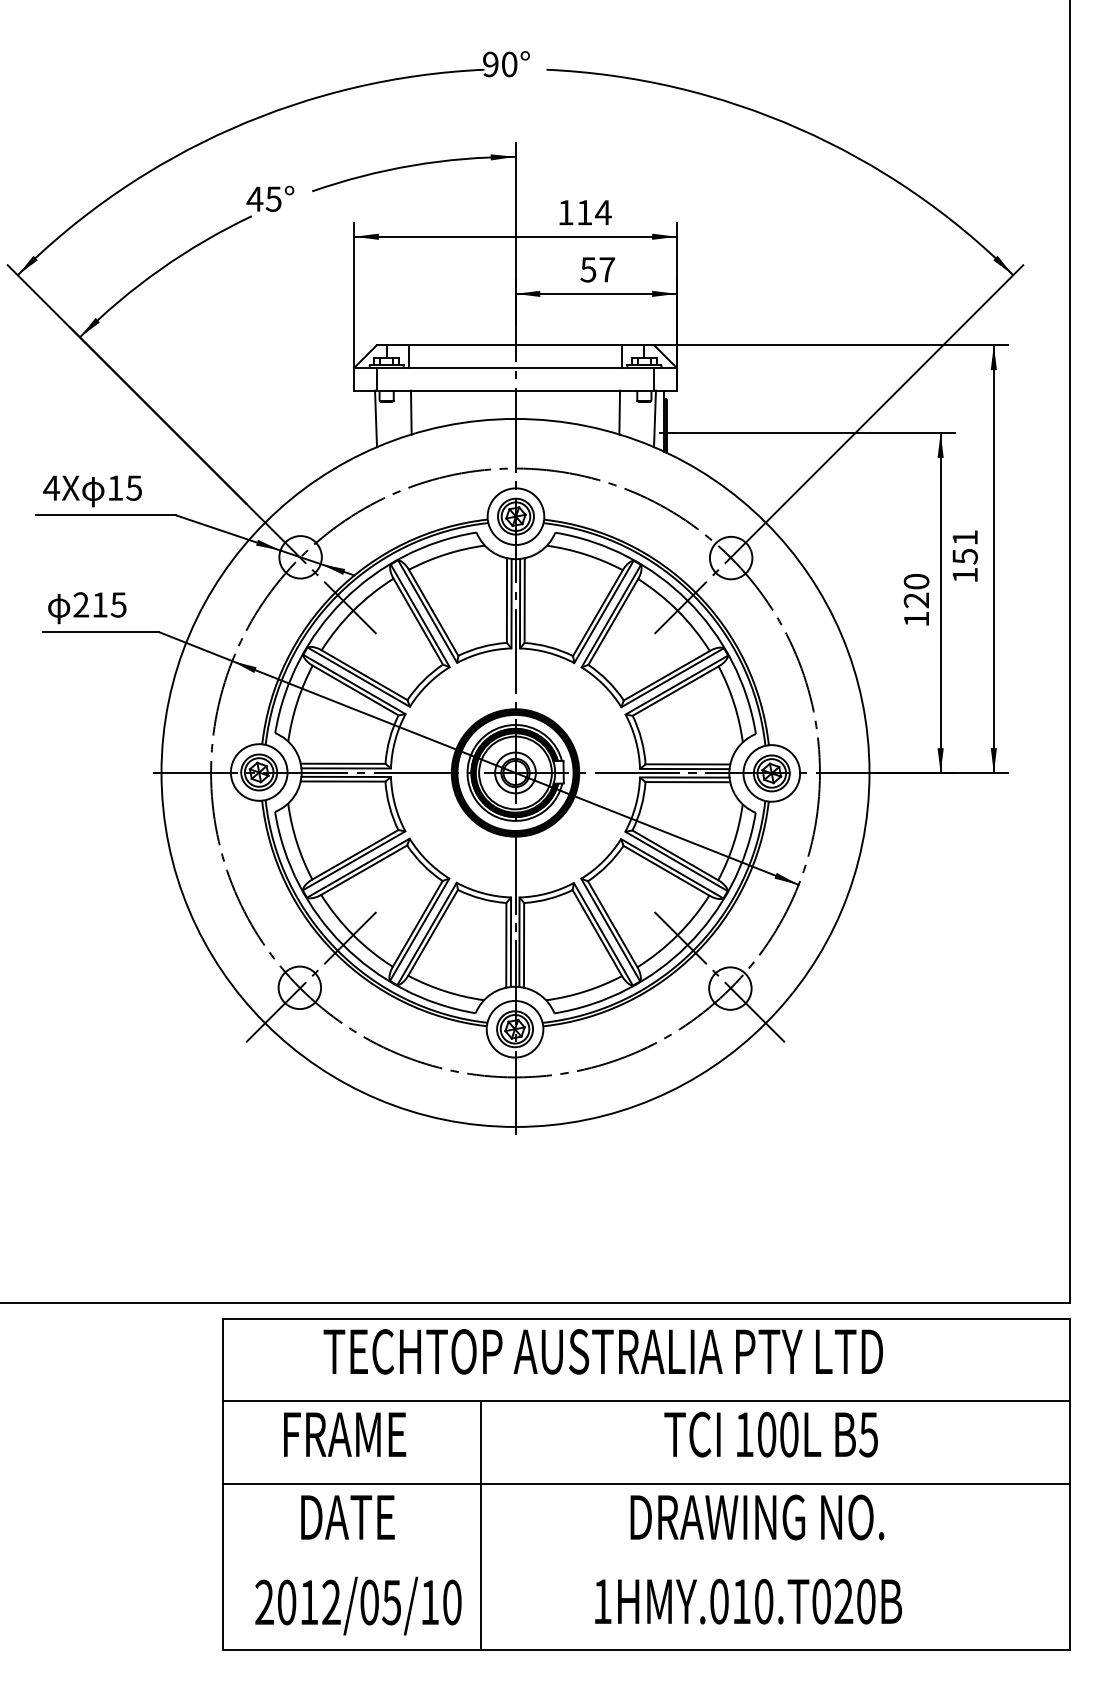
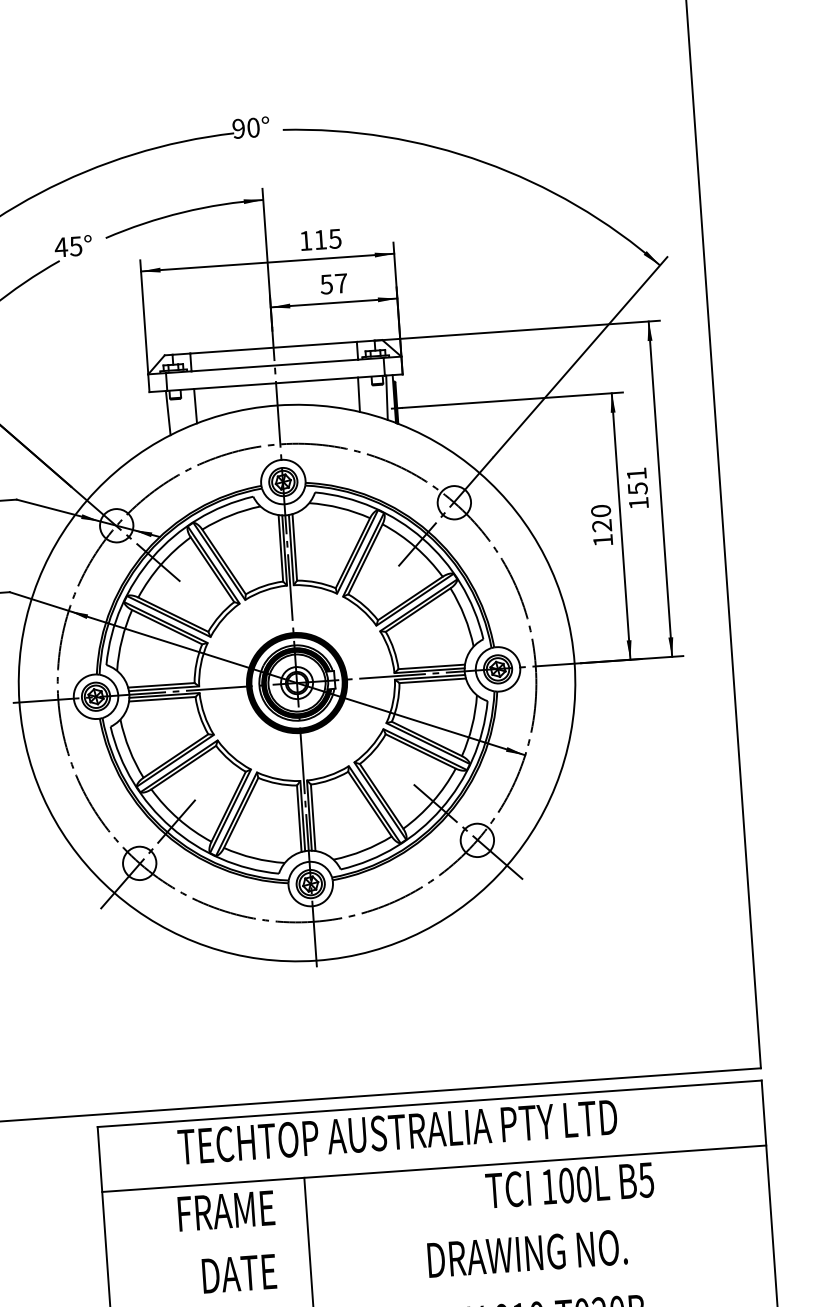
text: (602, 212) -> (334, 238), 114 -> 115
text: (345, 1434) -> (226, 1210), moved
text: (770, 1434) -> (569, 1185), moved
line: (646, 1484) -> (438, 1233), removed
text: (347, 1517) -> (239, 1273), moved

